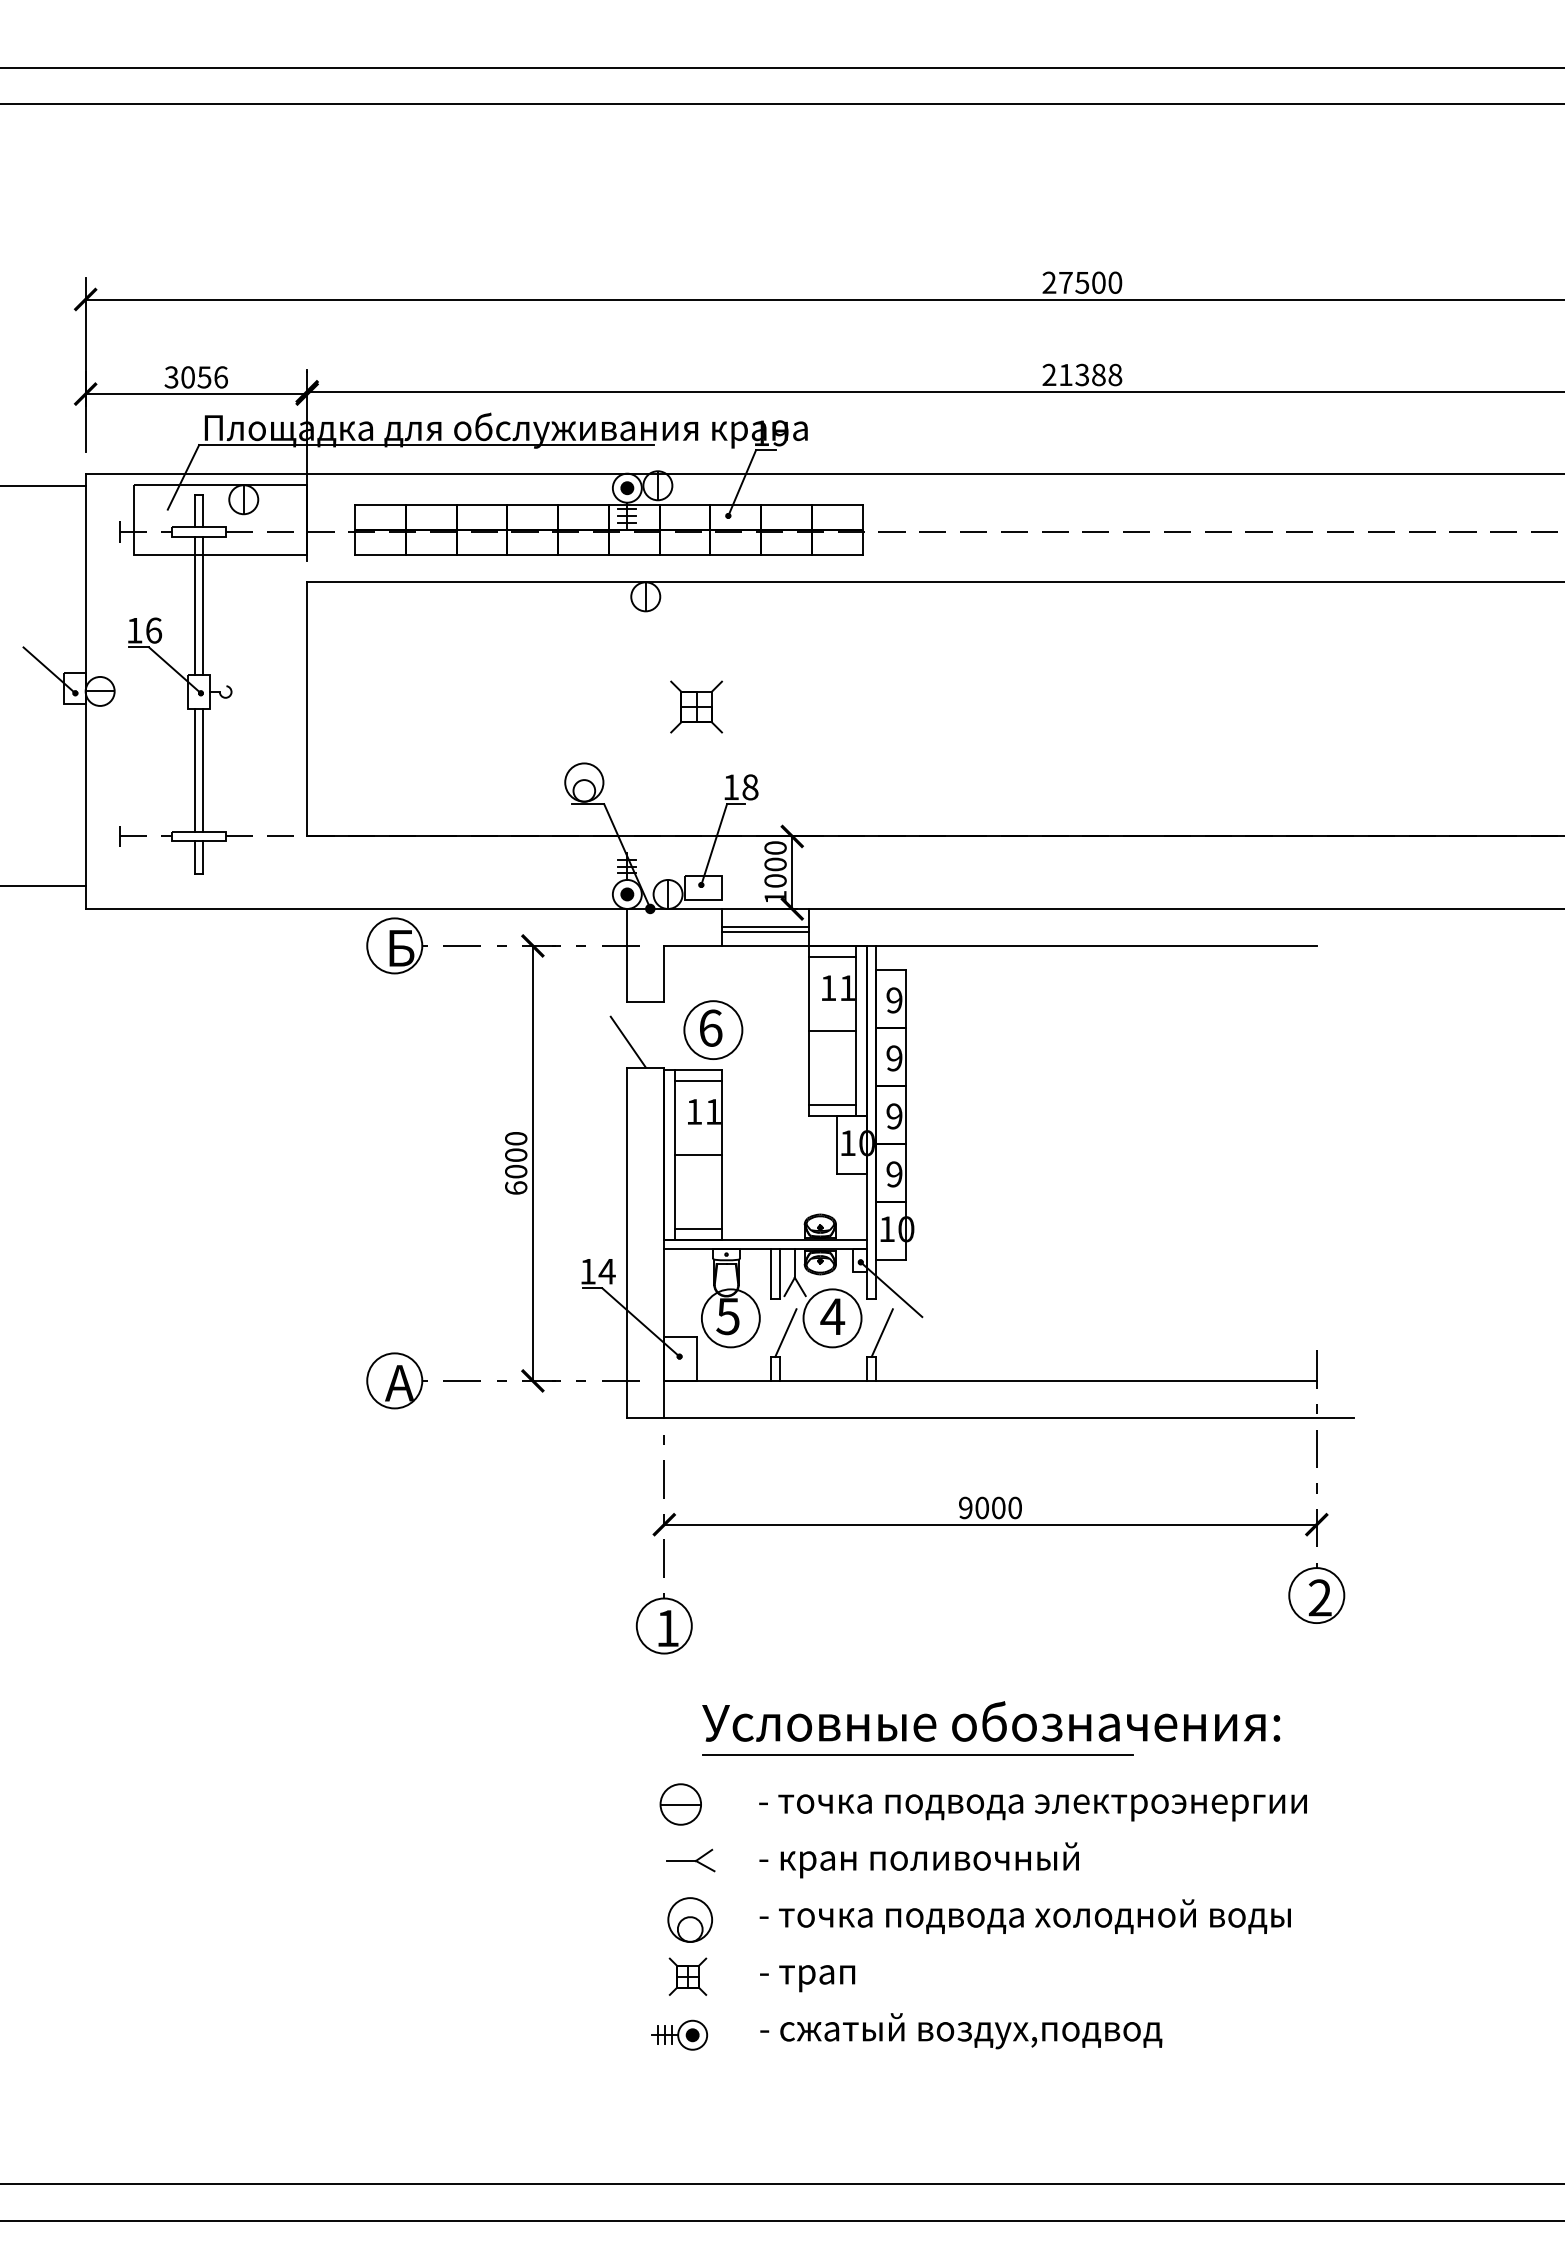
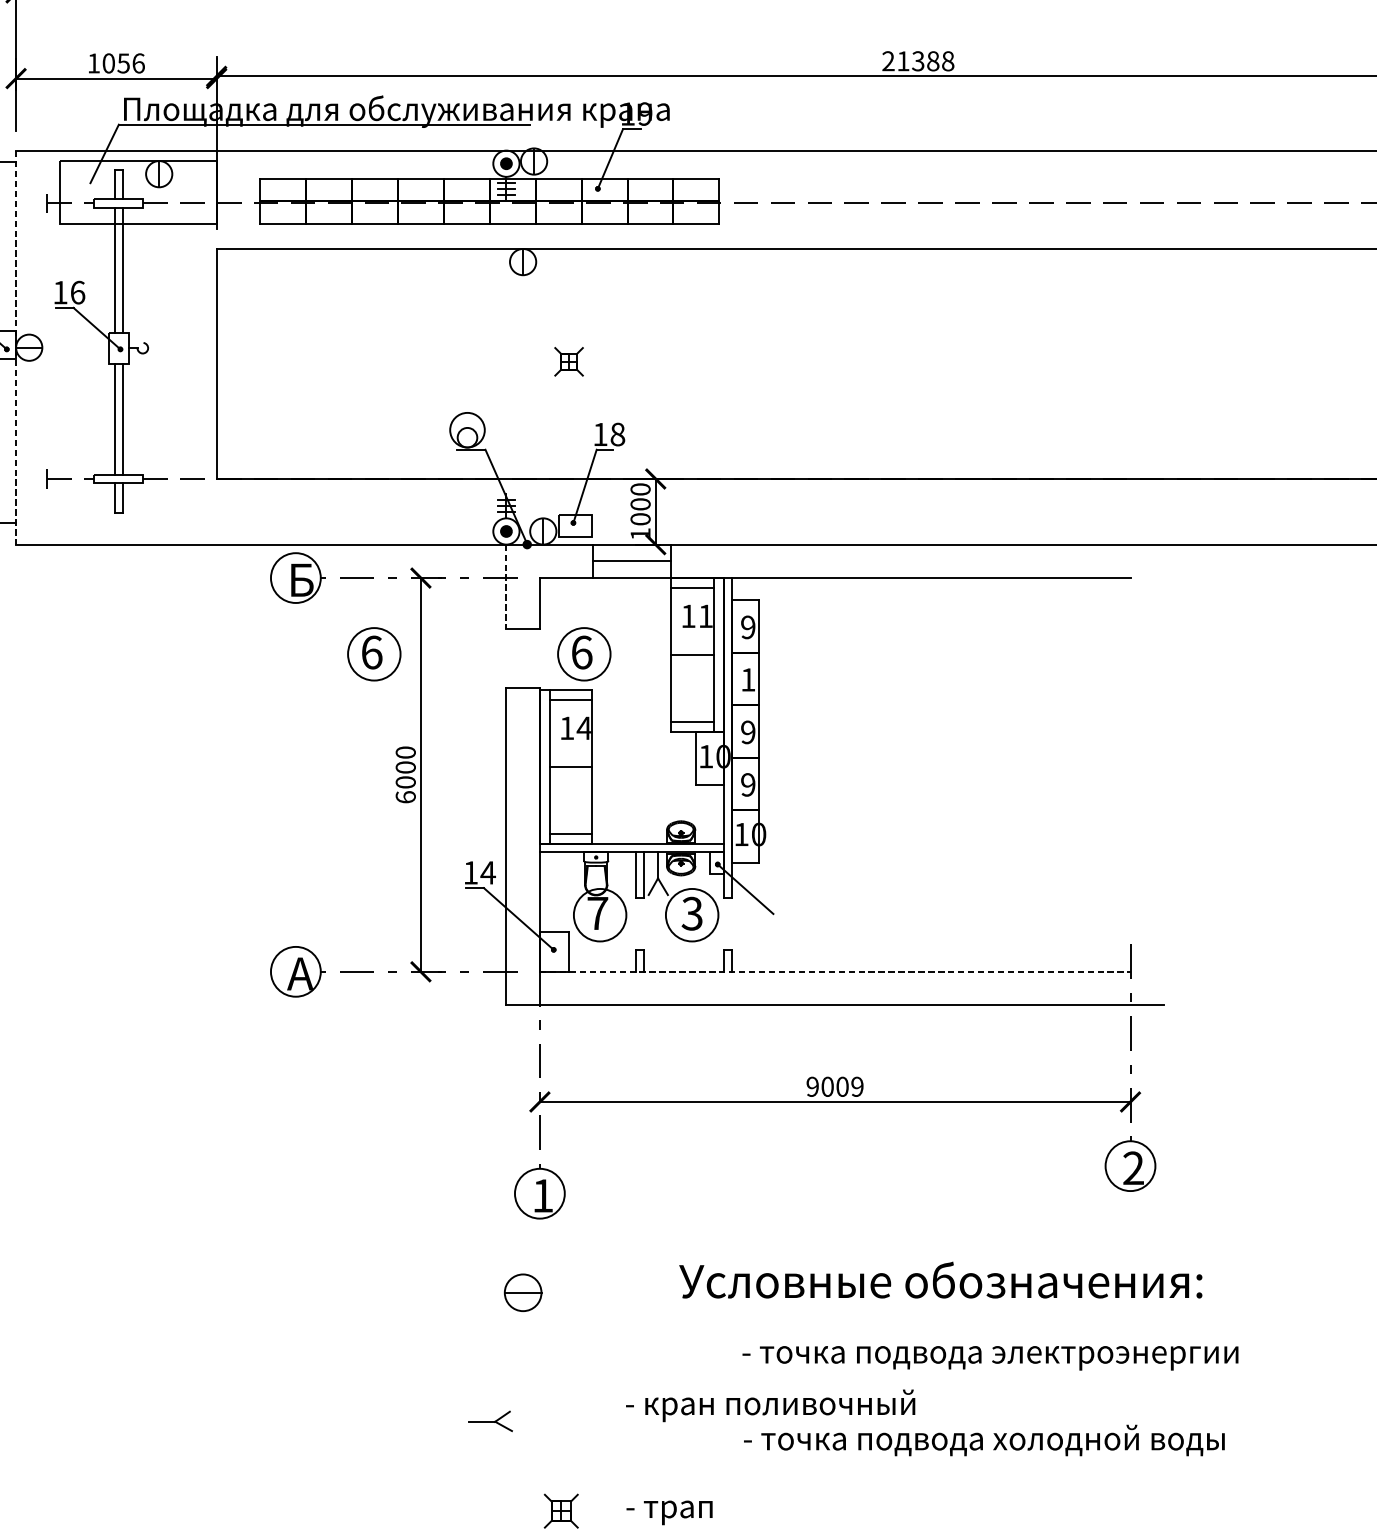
text: (171, 377) -> (93, 63), 3056 -> 1056
line: (85, 691) -> (15, 347), solid -> dashed
part: (696, 706) -> (569, 361), size x0.6
line: (765, 931) -> (631, 565), removed
line: (627, 955) -> (506, 586), solid -> dashed
part: (481, 1029) -> (374, 653), added
line: (627, 1041) -> (506, 664), removed
text: (894, 1058) -> (748, 679), 9 -> 1
text: (712, 1111) -> (583, 727), 11 -> 14
text: (727, 1316) -> (597, 913), 5 -> 7
text: (832, 1316) -> (692, 913), 4 -> 3
line: (785, 1332) -> (649, 928), removed
line: (881, 1332) -> (736, 928), removed
line: (991, 1380) -> (836, 971), solid -> dashed
text: (1014, 1507) -> (856, 1086), 9000 -> 9009
text: (991, 1721) -> (941, 1280), moved
line: (917, 1754) -> (769, 1309), removed
part: (680, 1804) -> (522, 1292), moved
text: (1032, 1807) -> (989, 1357), moved
part: (690, 1860) -> (490, 1421), moved
text: (1024, 1916) -> (983, 1440), moved
part: (689, 1919) -> (562, 1459), removed

